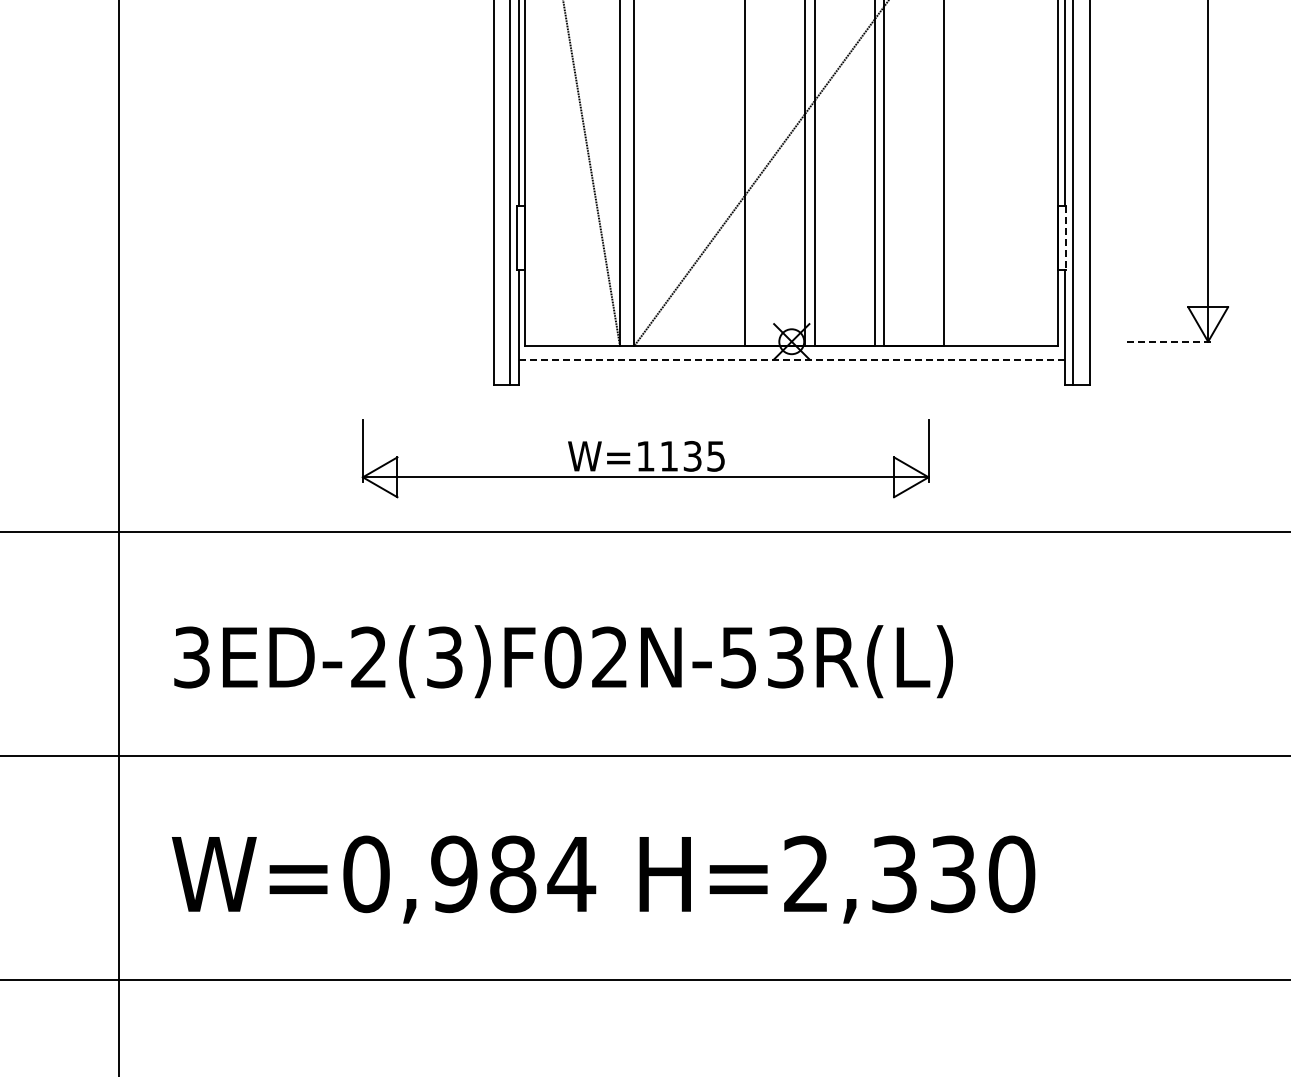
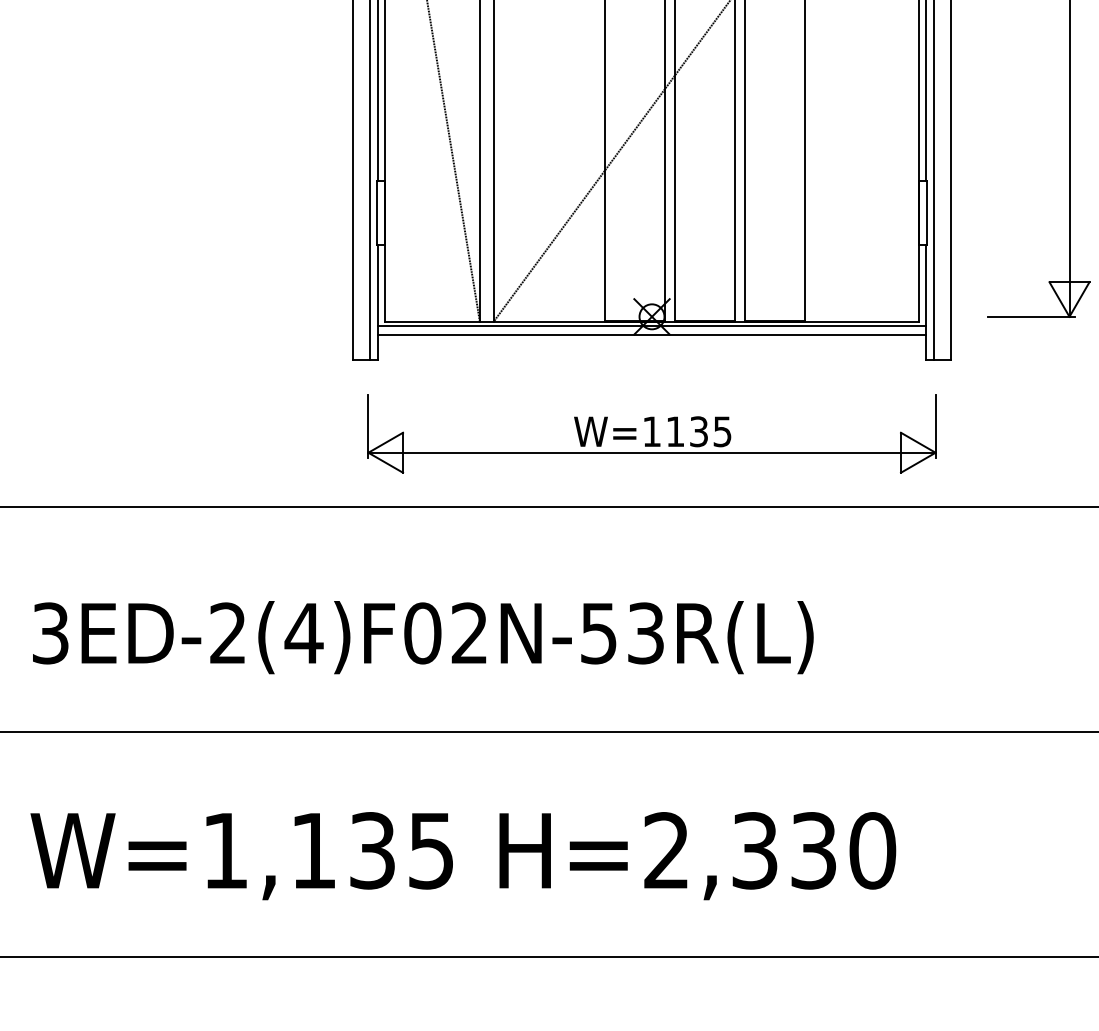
line: (1066, 238) -> (927, 213), dashed -> solid
line: (1170, 341) -> (1031, 316), dashed -> solid
line: (791, 350) -> (651, 325), added
line: (791, 360) -> (651, 335), dashed -> solid
part: (645, 458) -> (651, 433), moved
text: (444, 657) -> (303, 633), 3ED-2(3)F02N-53R(L) -> 3ED-2(4)F02N-53R(L)
text: (469, 874) -> (328, 850), W=0,984 -> W=1,135

